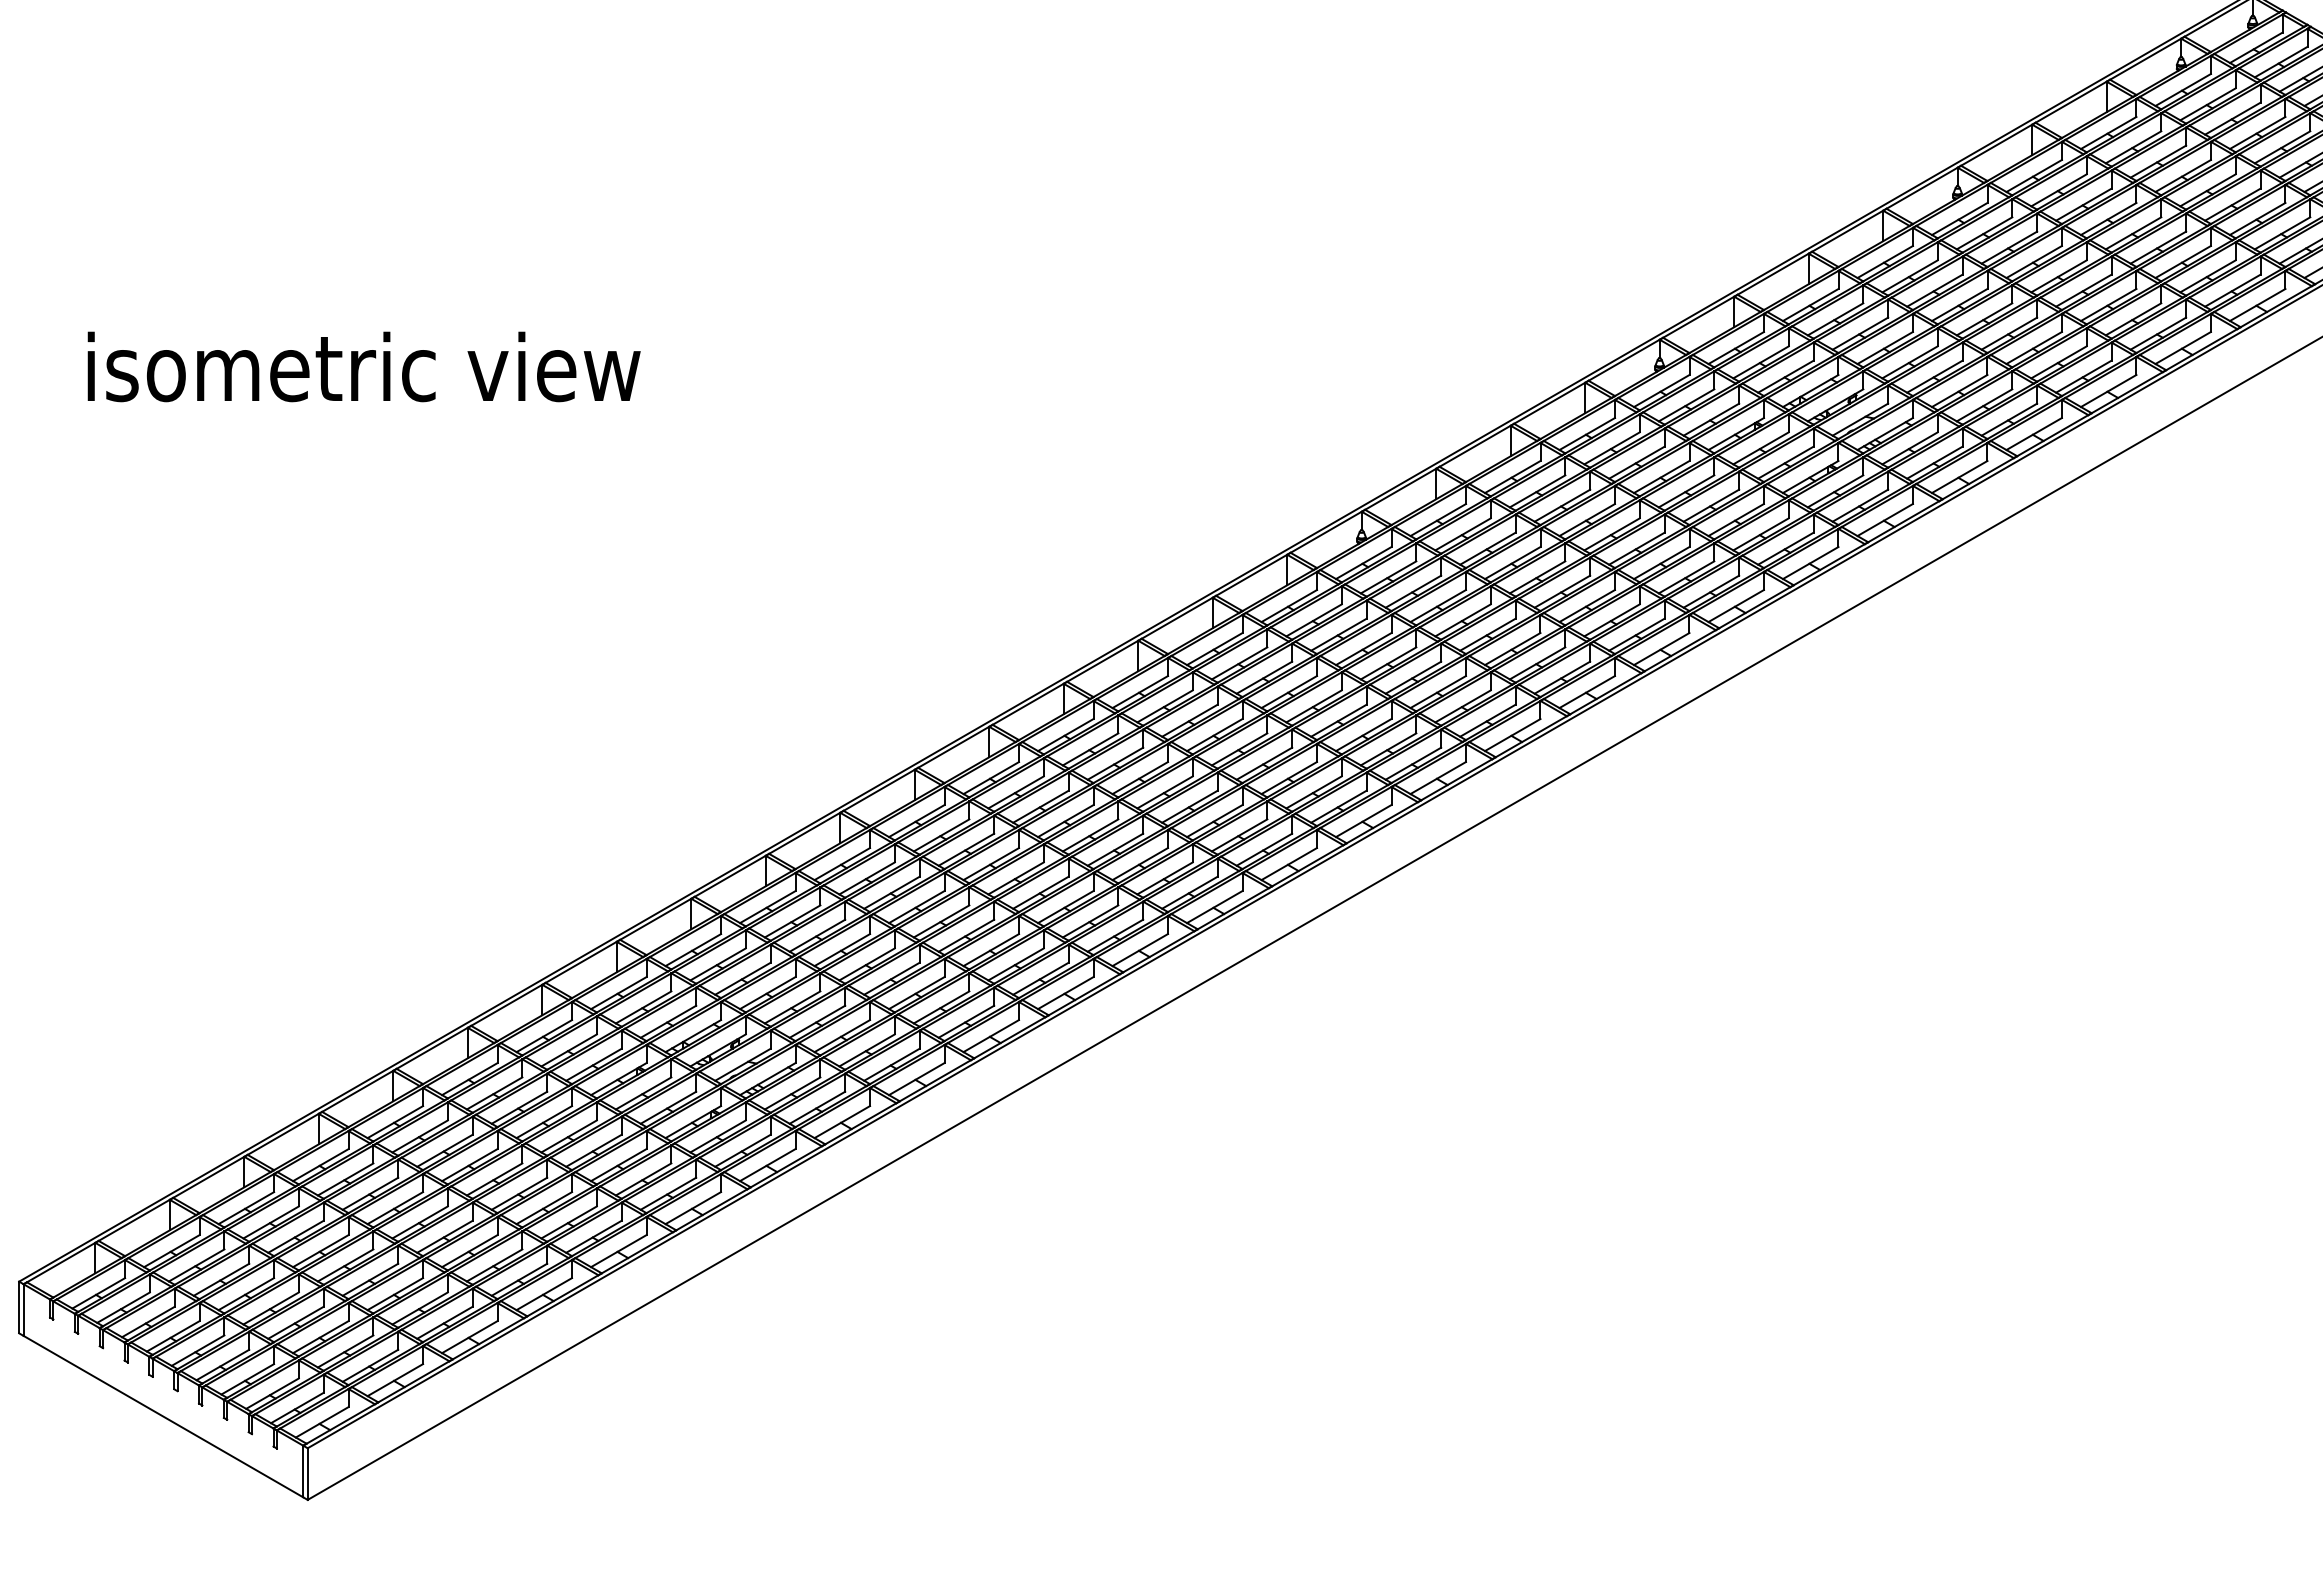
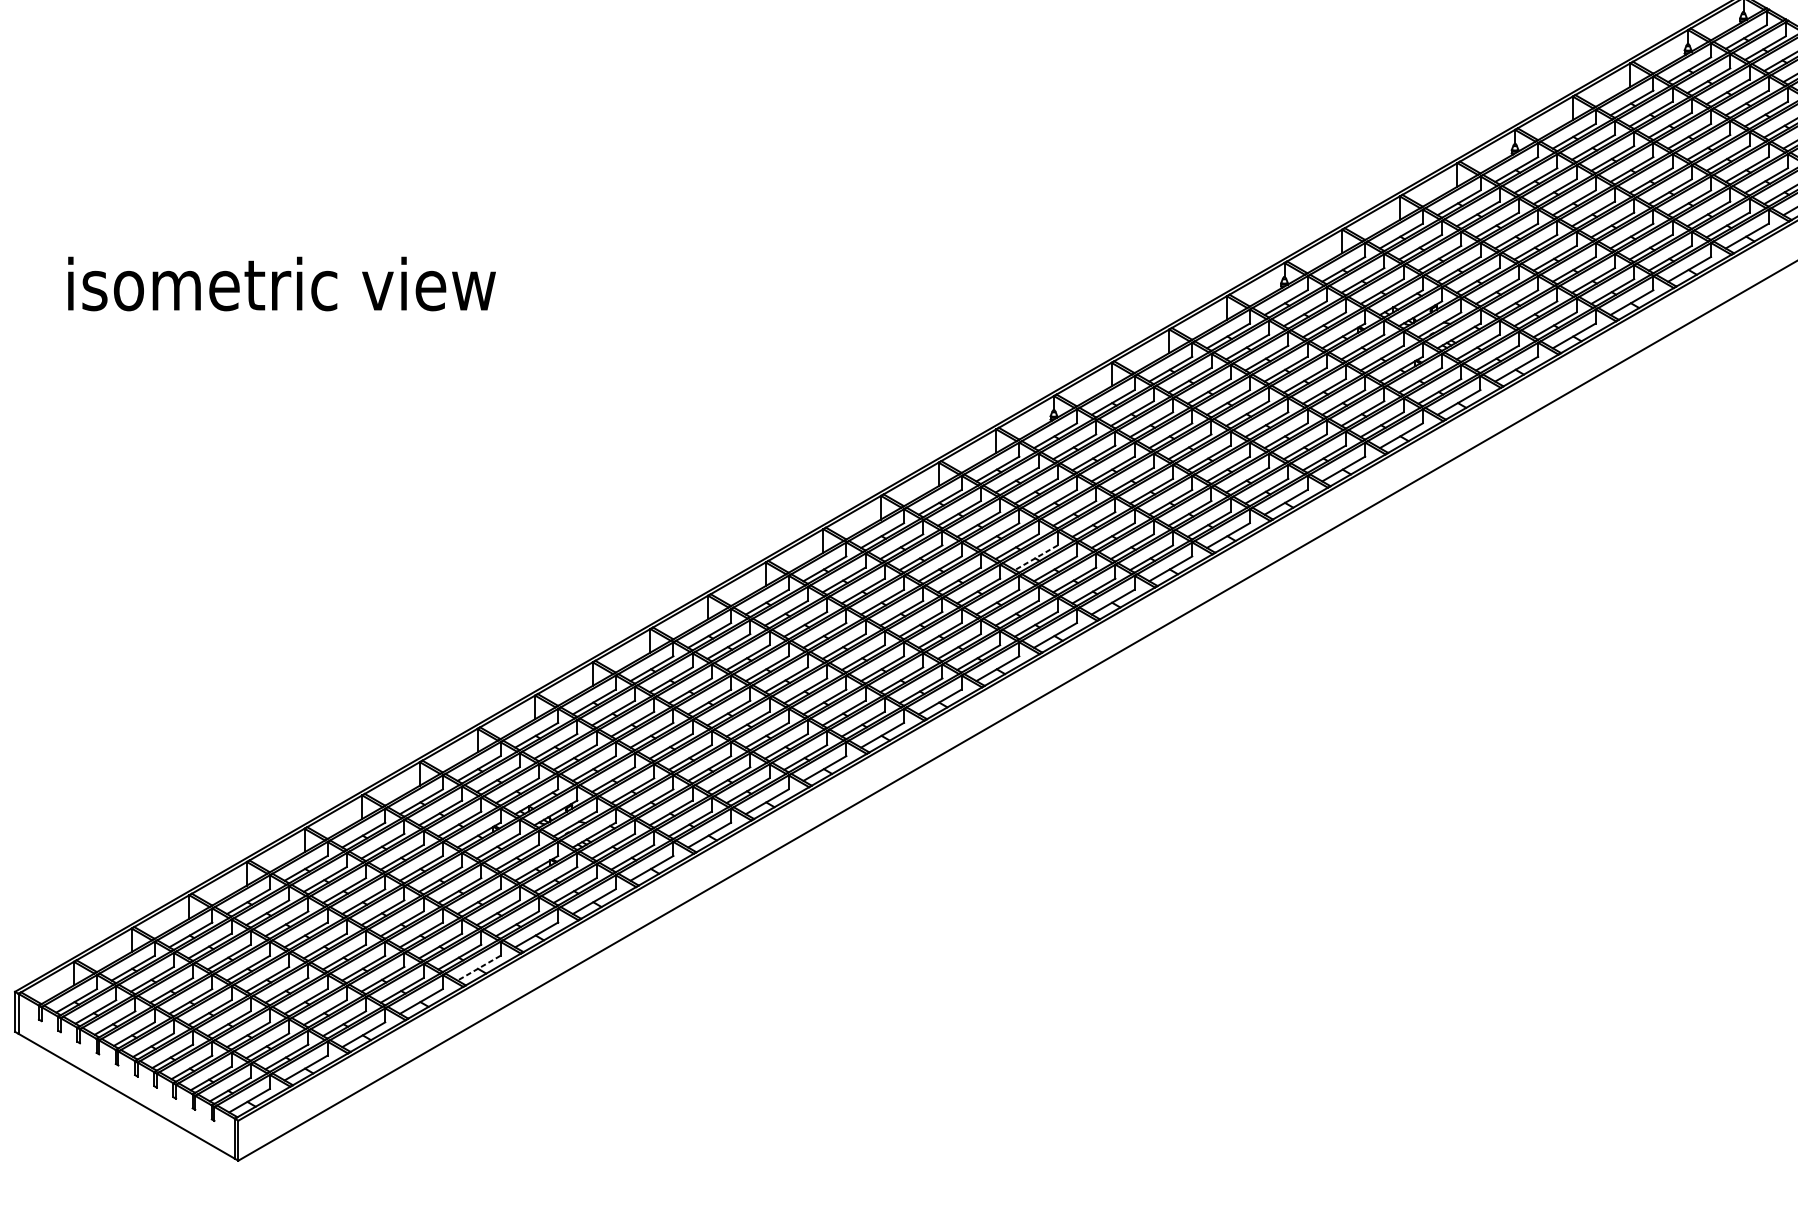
line: (1338, 720) -> (1035, 557), solid -> dashed
line: (618, 1251) -> (478, 968), solid -> dashed

